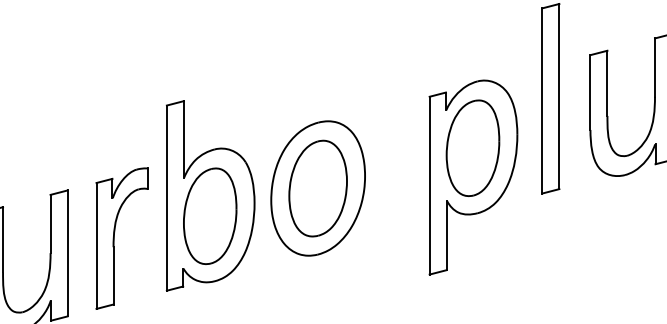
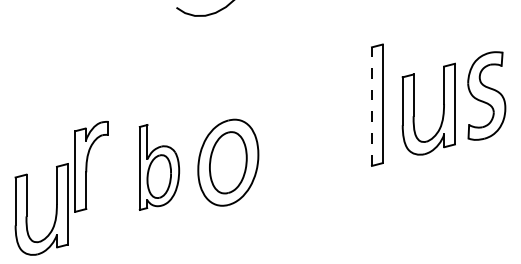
line: (541, 100) -> (371, 106), solid -> dashed
part: (472, 177) -> (327, 155), removed
part: (210, 195) -> (159, 167), size x0.7
part: (121, 238) -> (91, 166), moved

